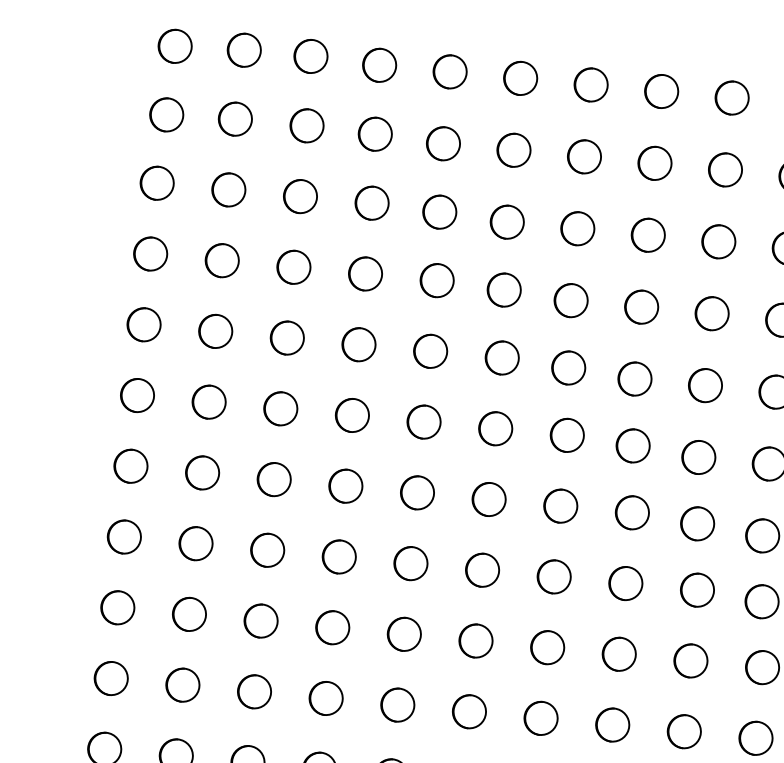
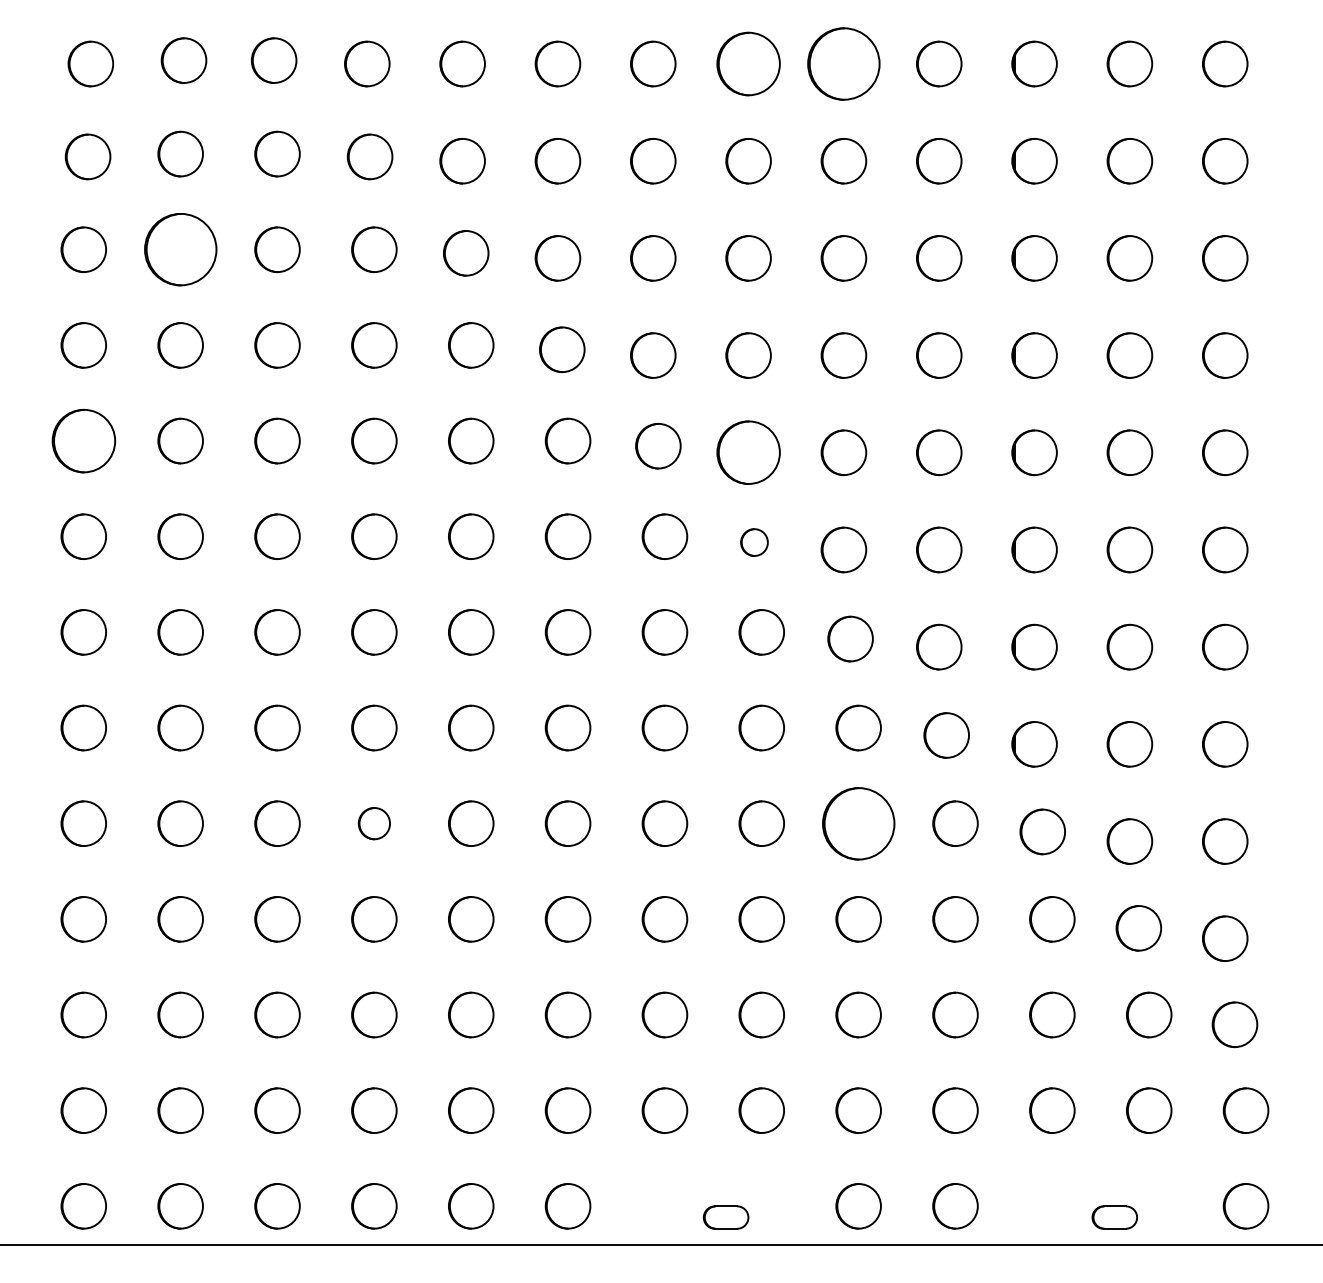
part: (661, 91) -> (748, 63), size x1.4
part: (731, 97) -> (843, 63), size x1.6
part: (228, 189) -> (180, 249), size x1.6
part: (143, 324) -> (83, 440), size x1.4
part: (634, 378) -> (748, 452), size x1.4
circle: (633, 445) -> (754, 542), size x0.6
circle: (332, 627) -> (374, 823), size x0.7
circle: (690, 660) -> (858, 823), size x1.6

